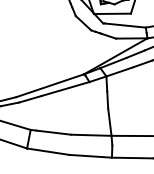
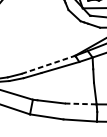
line: (50, 85) -> (48, 64), solid -> dashed
line: (91, 135) -> (80, 104), solid -> dashed

